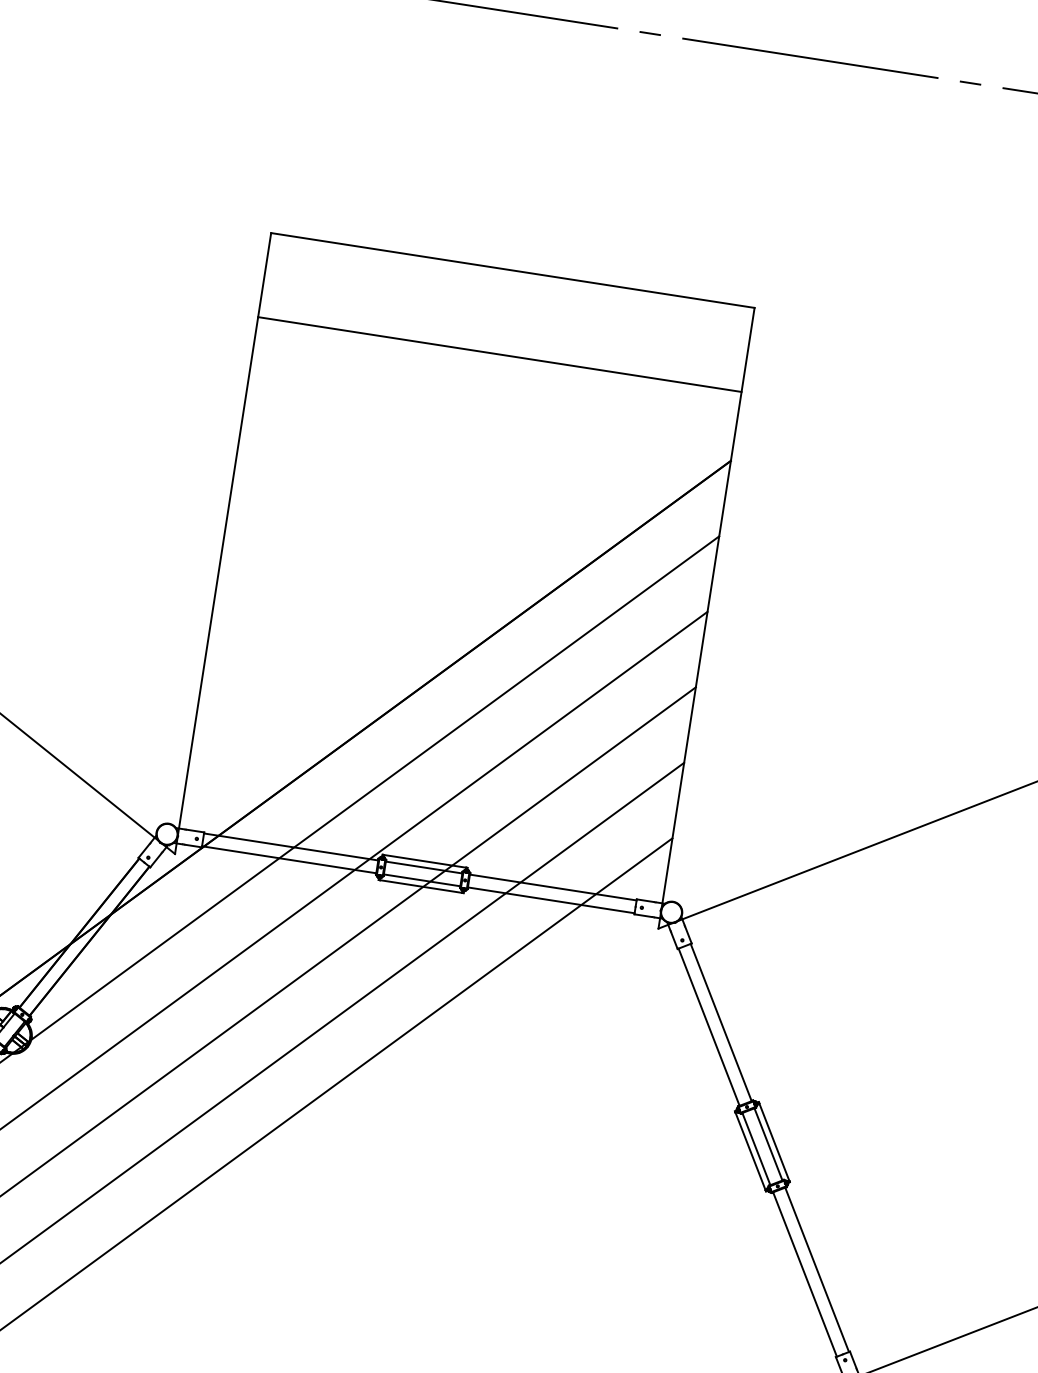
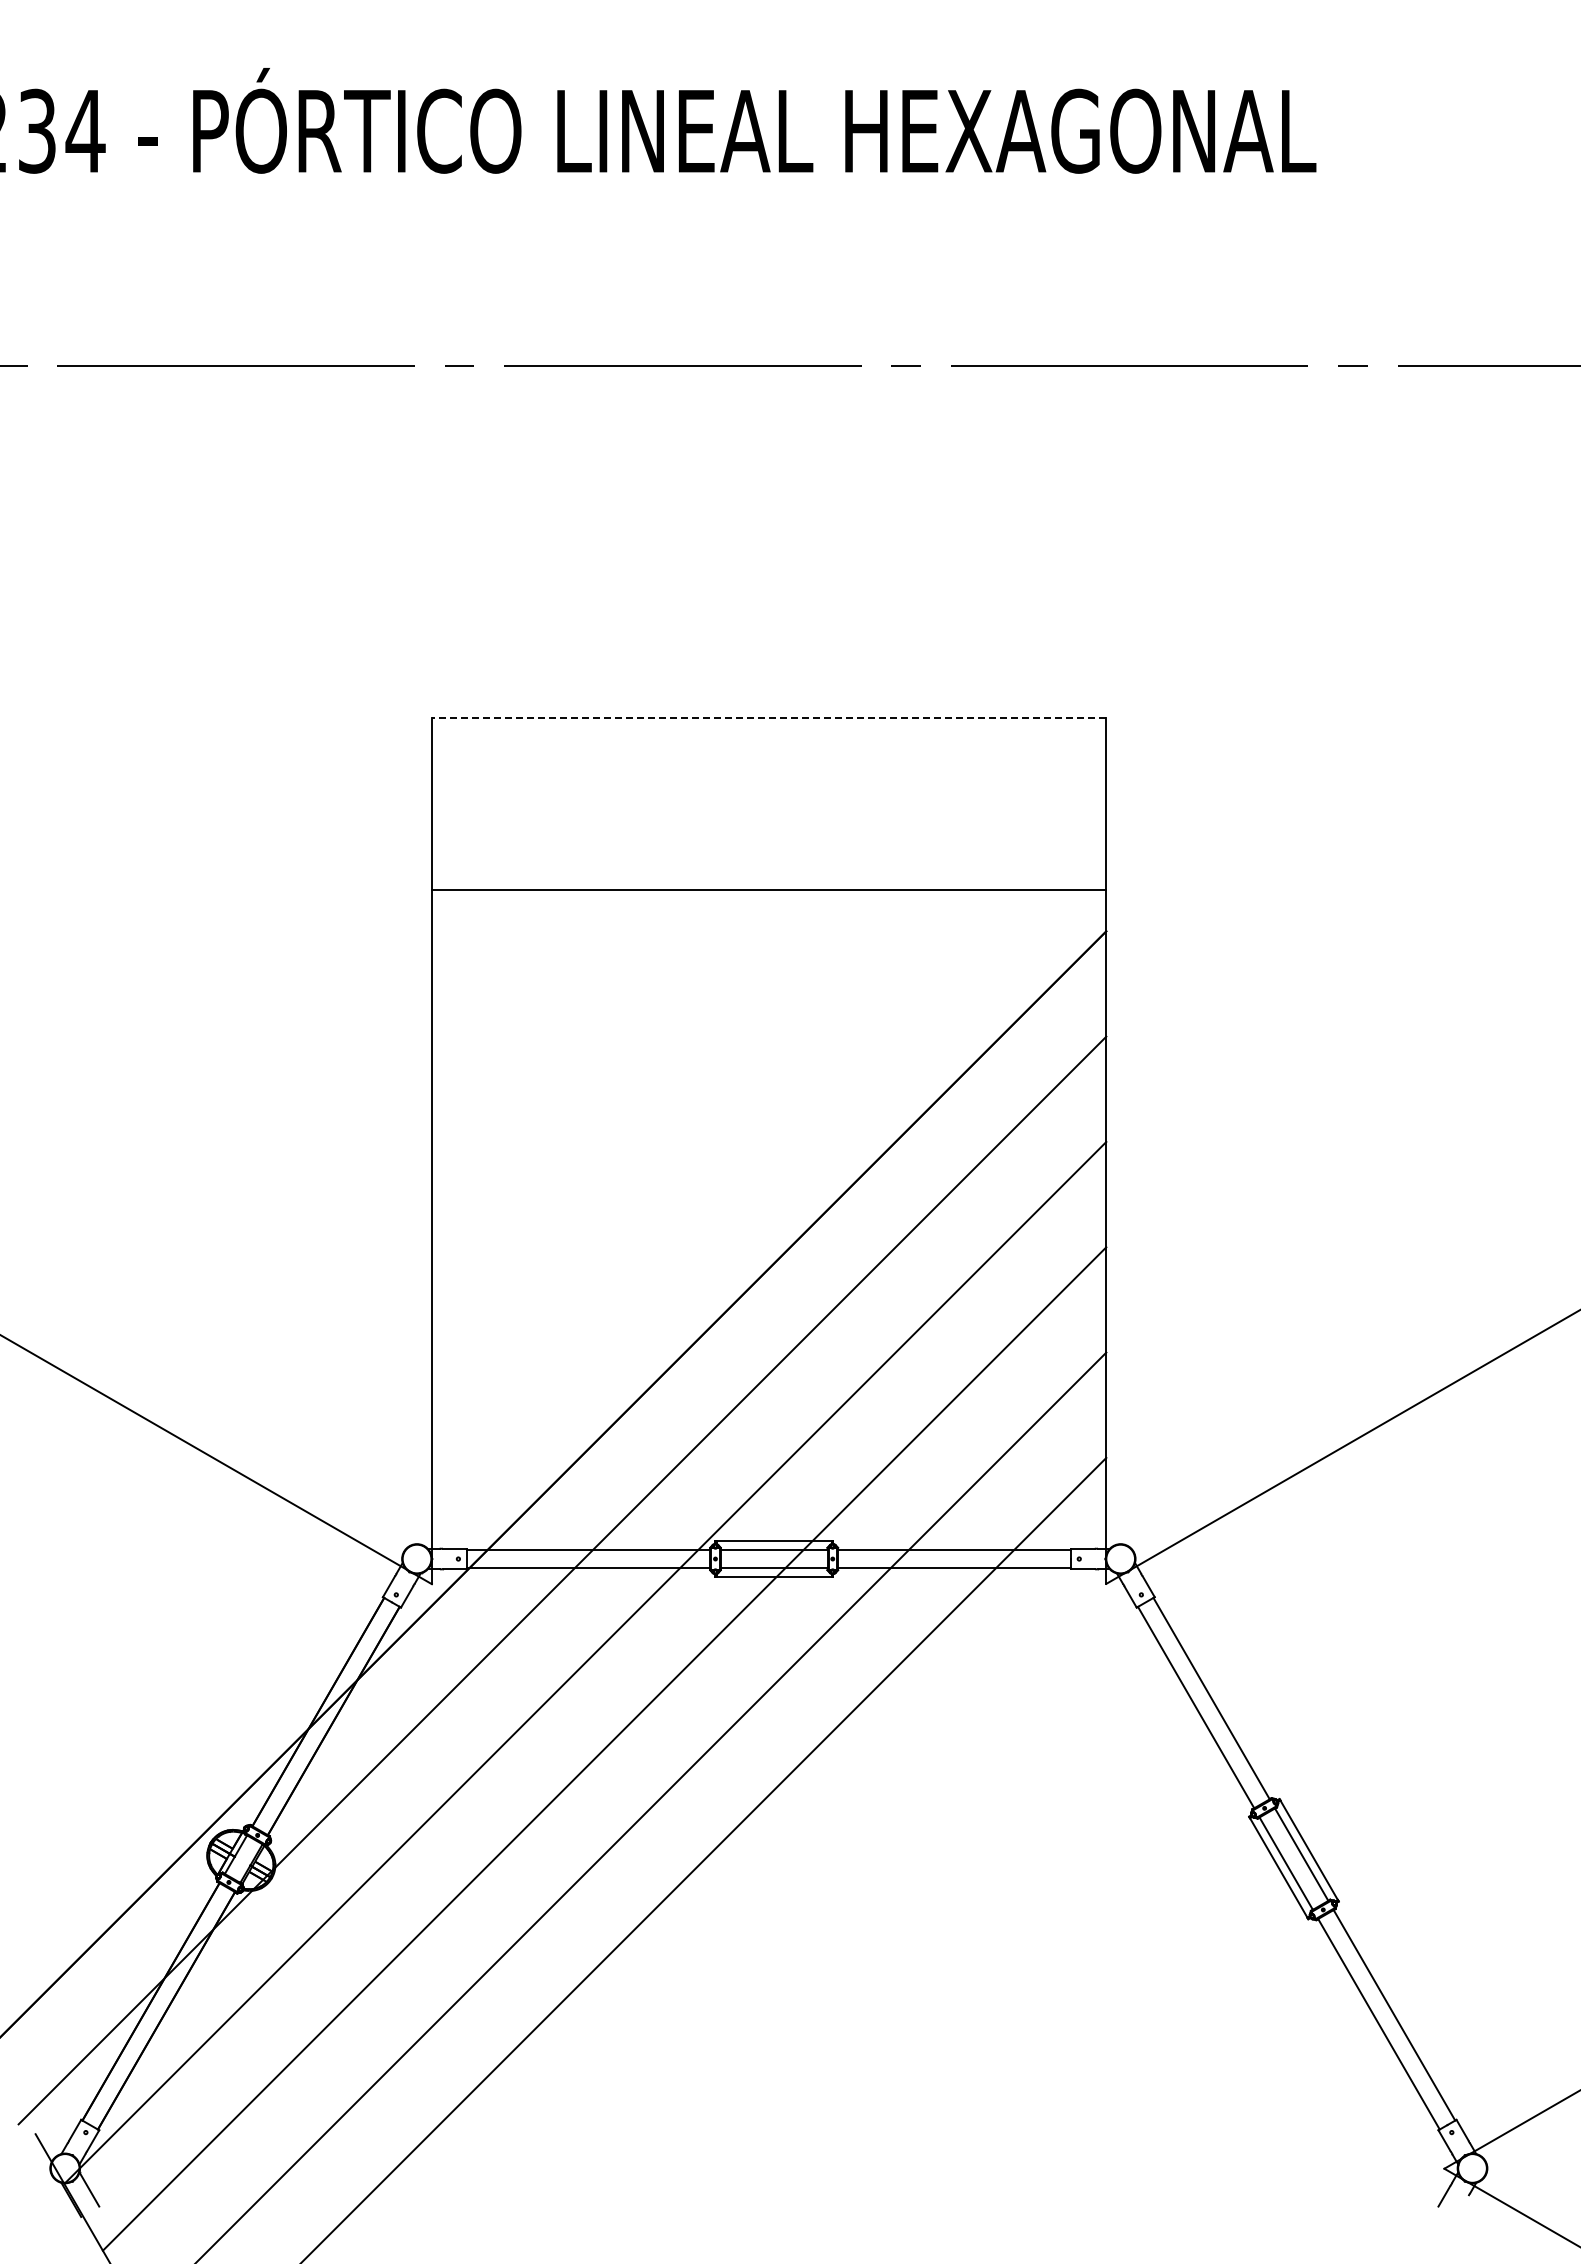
line: (512, 270) -> (768, 717), solid -> dashed
line: (499, 354) -> (768, 890), moved

